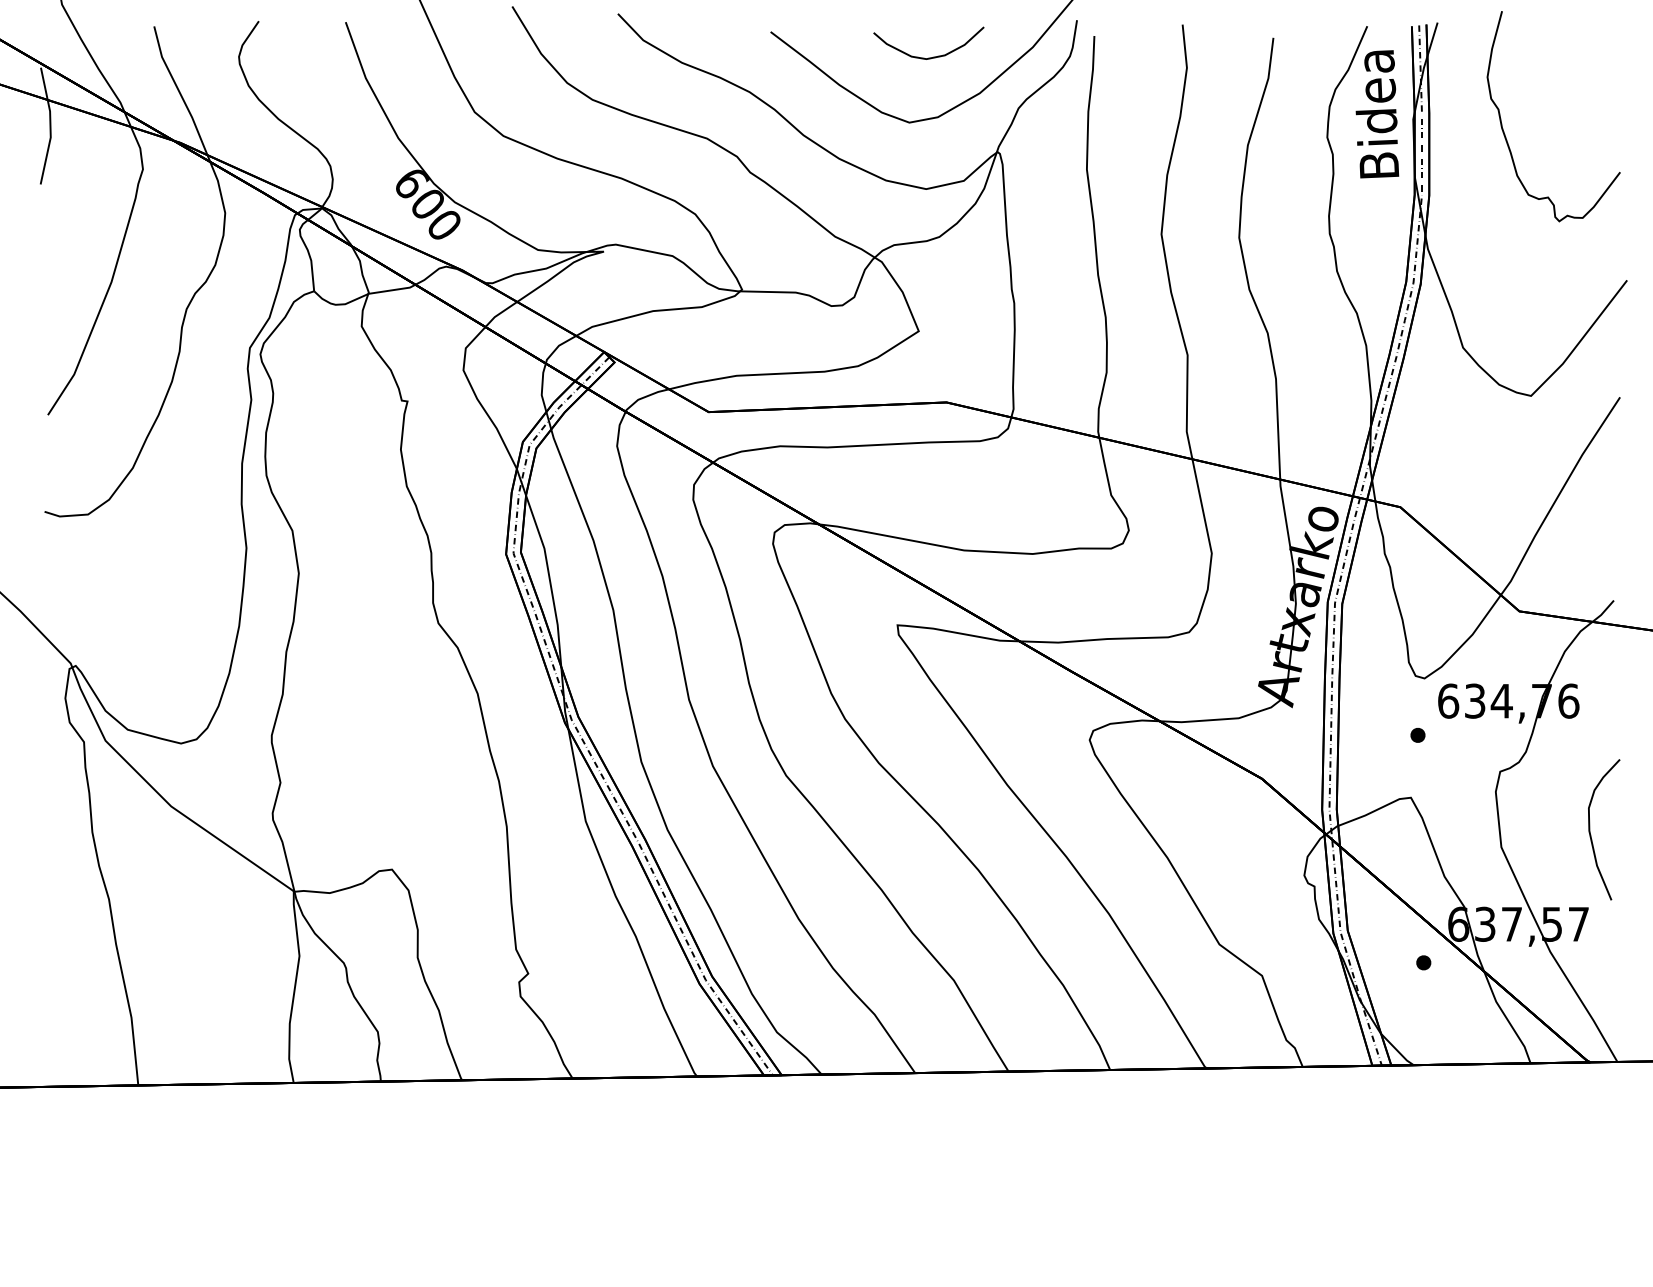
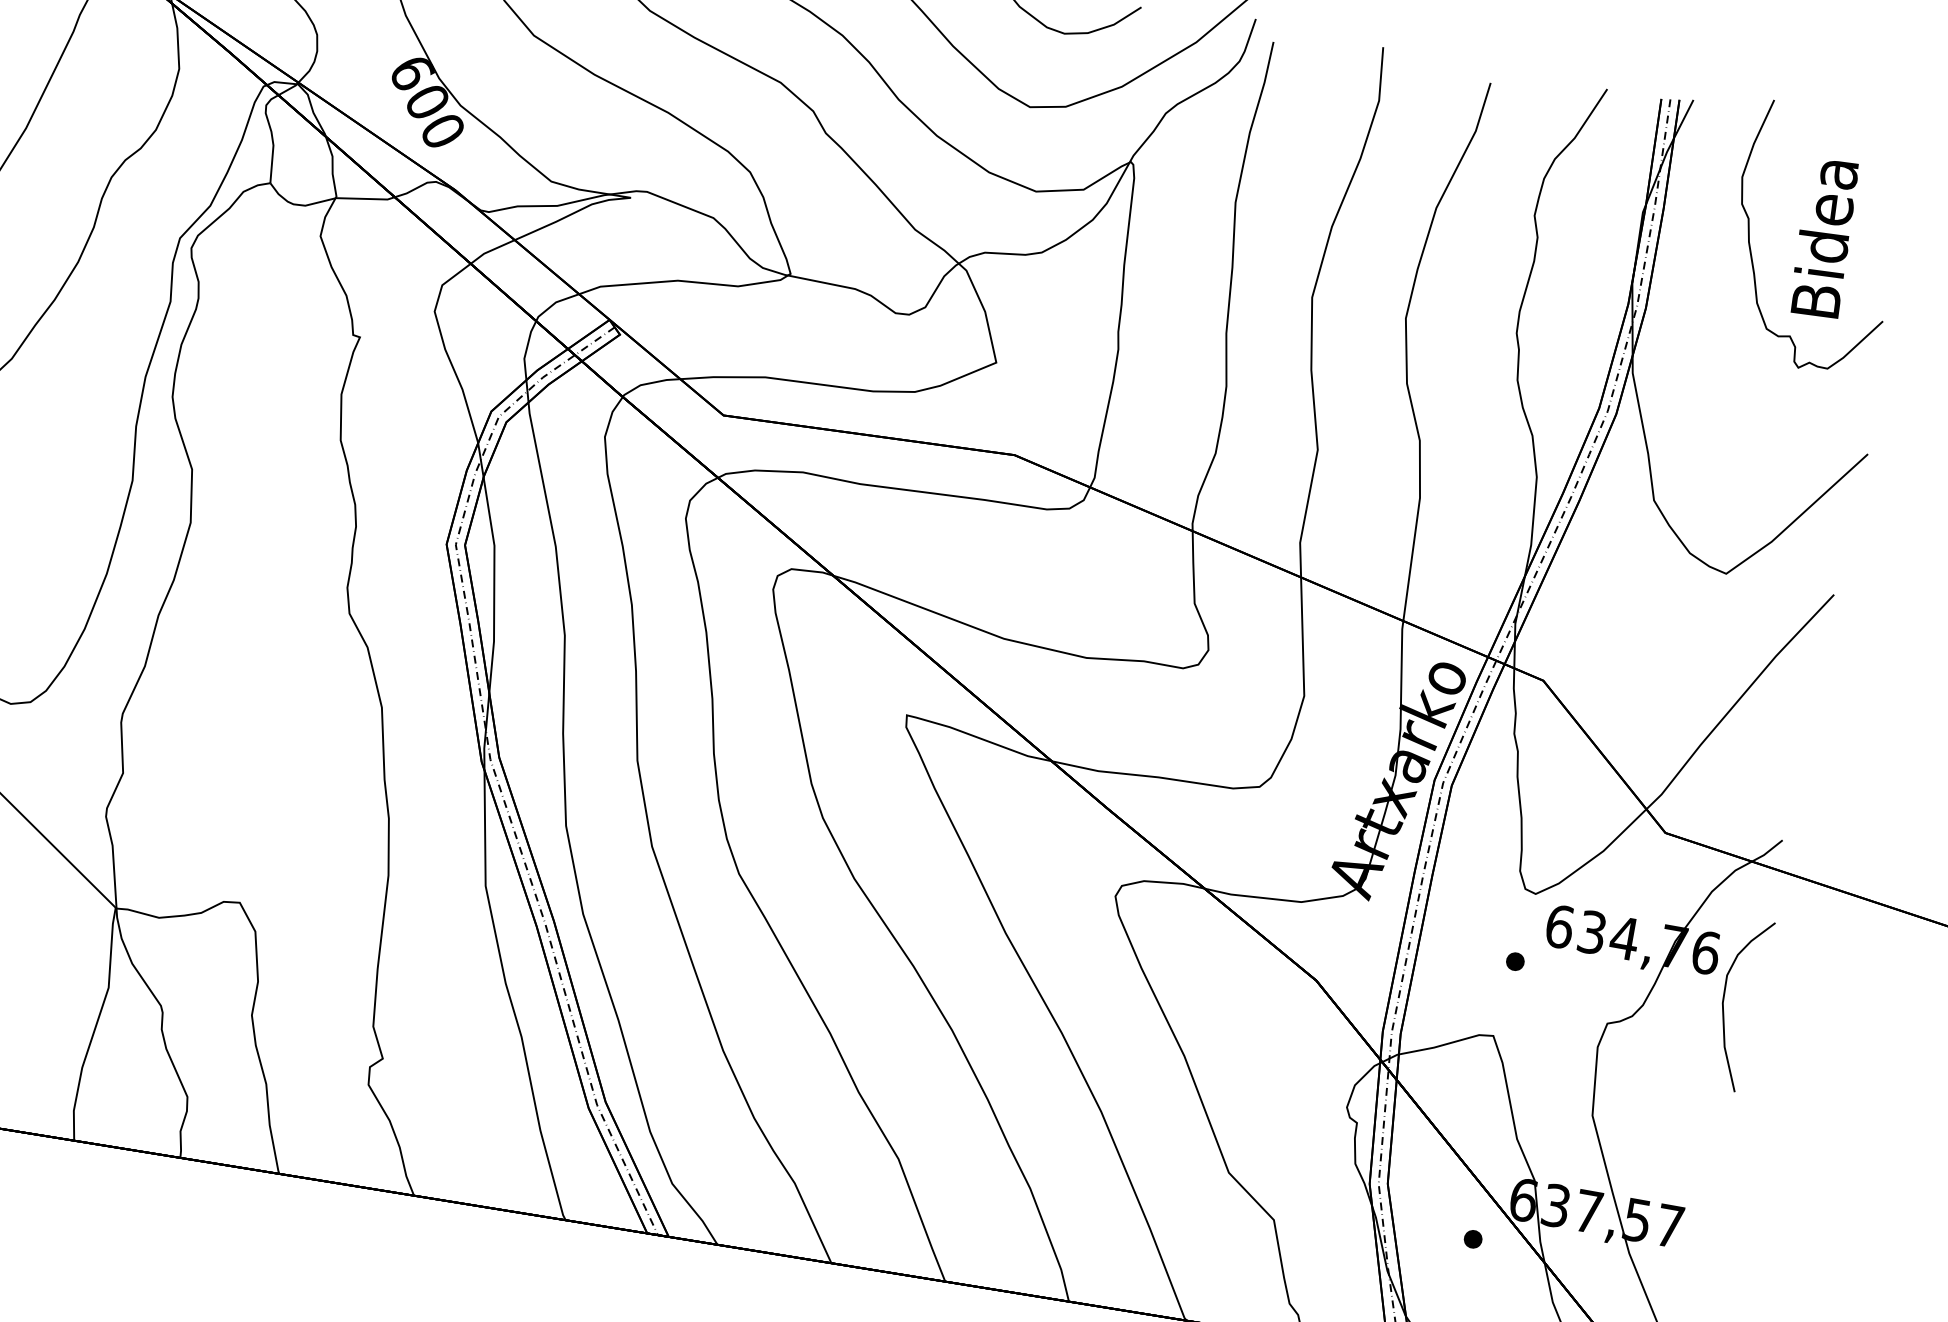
text: (1377, 114) -> (1825, 238), moved
curve: (1591, 834) -> (1724, 1007), moved

